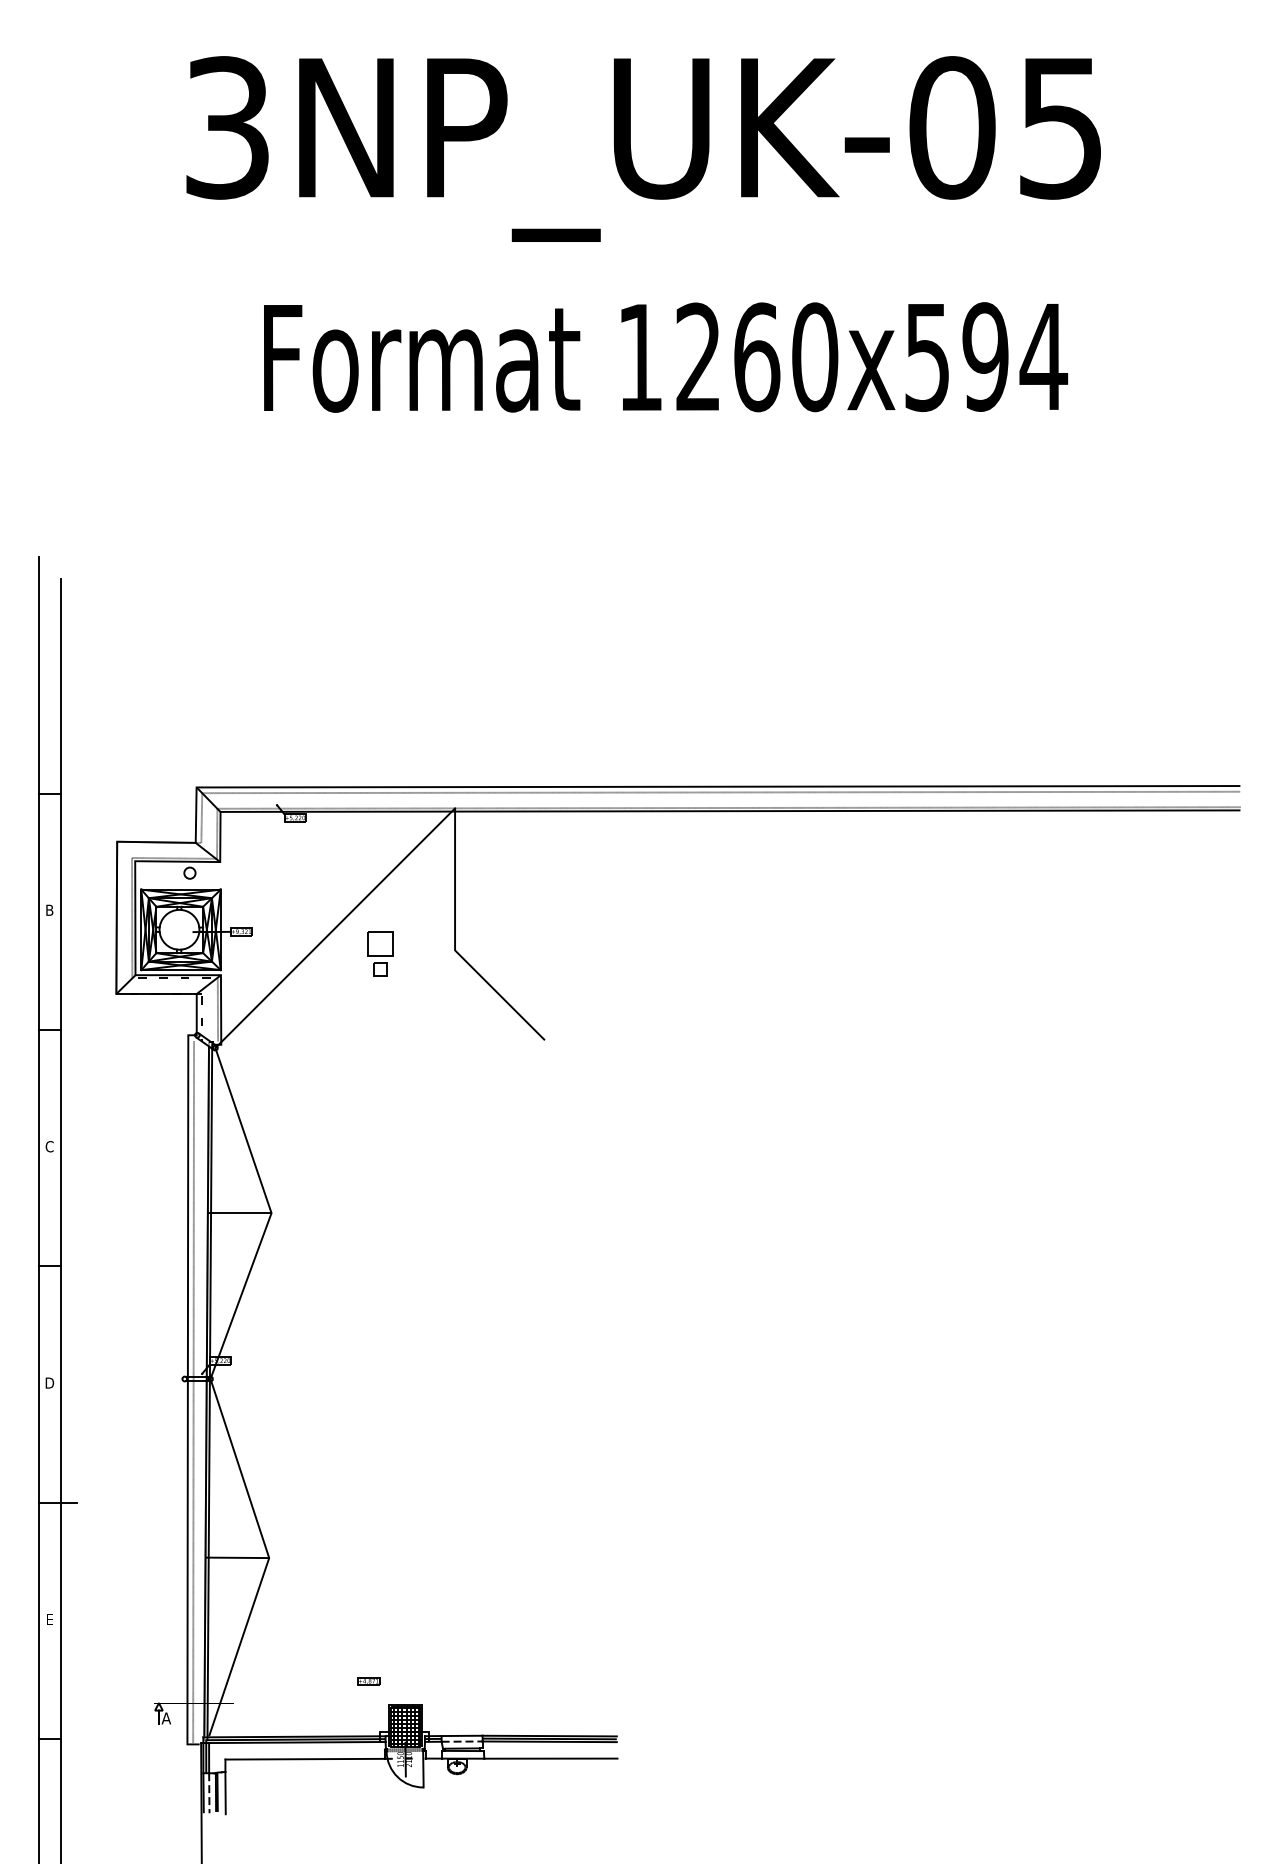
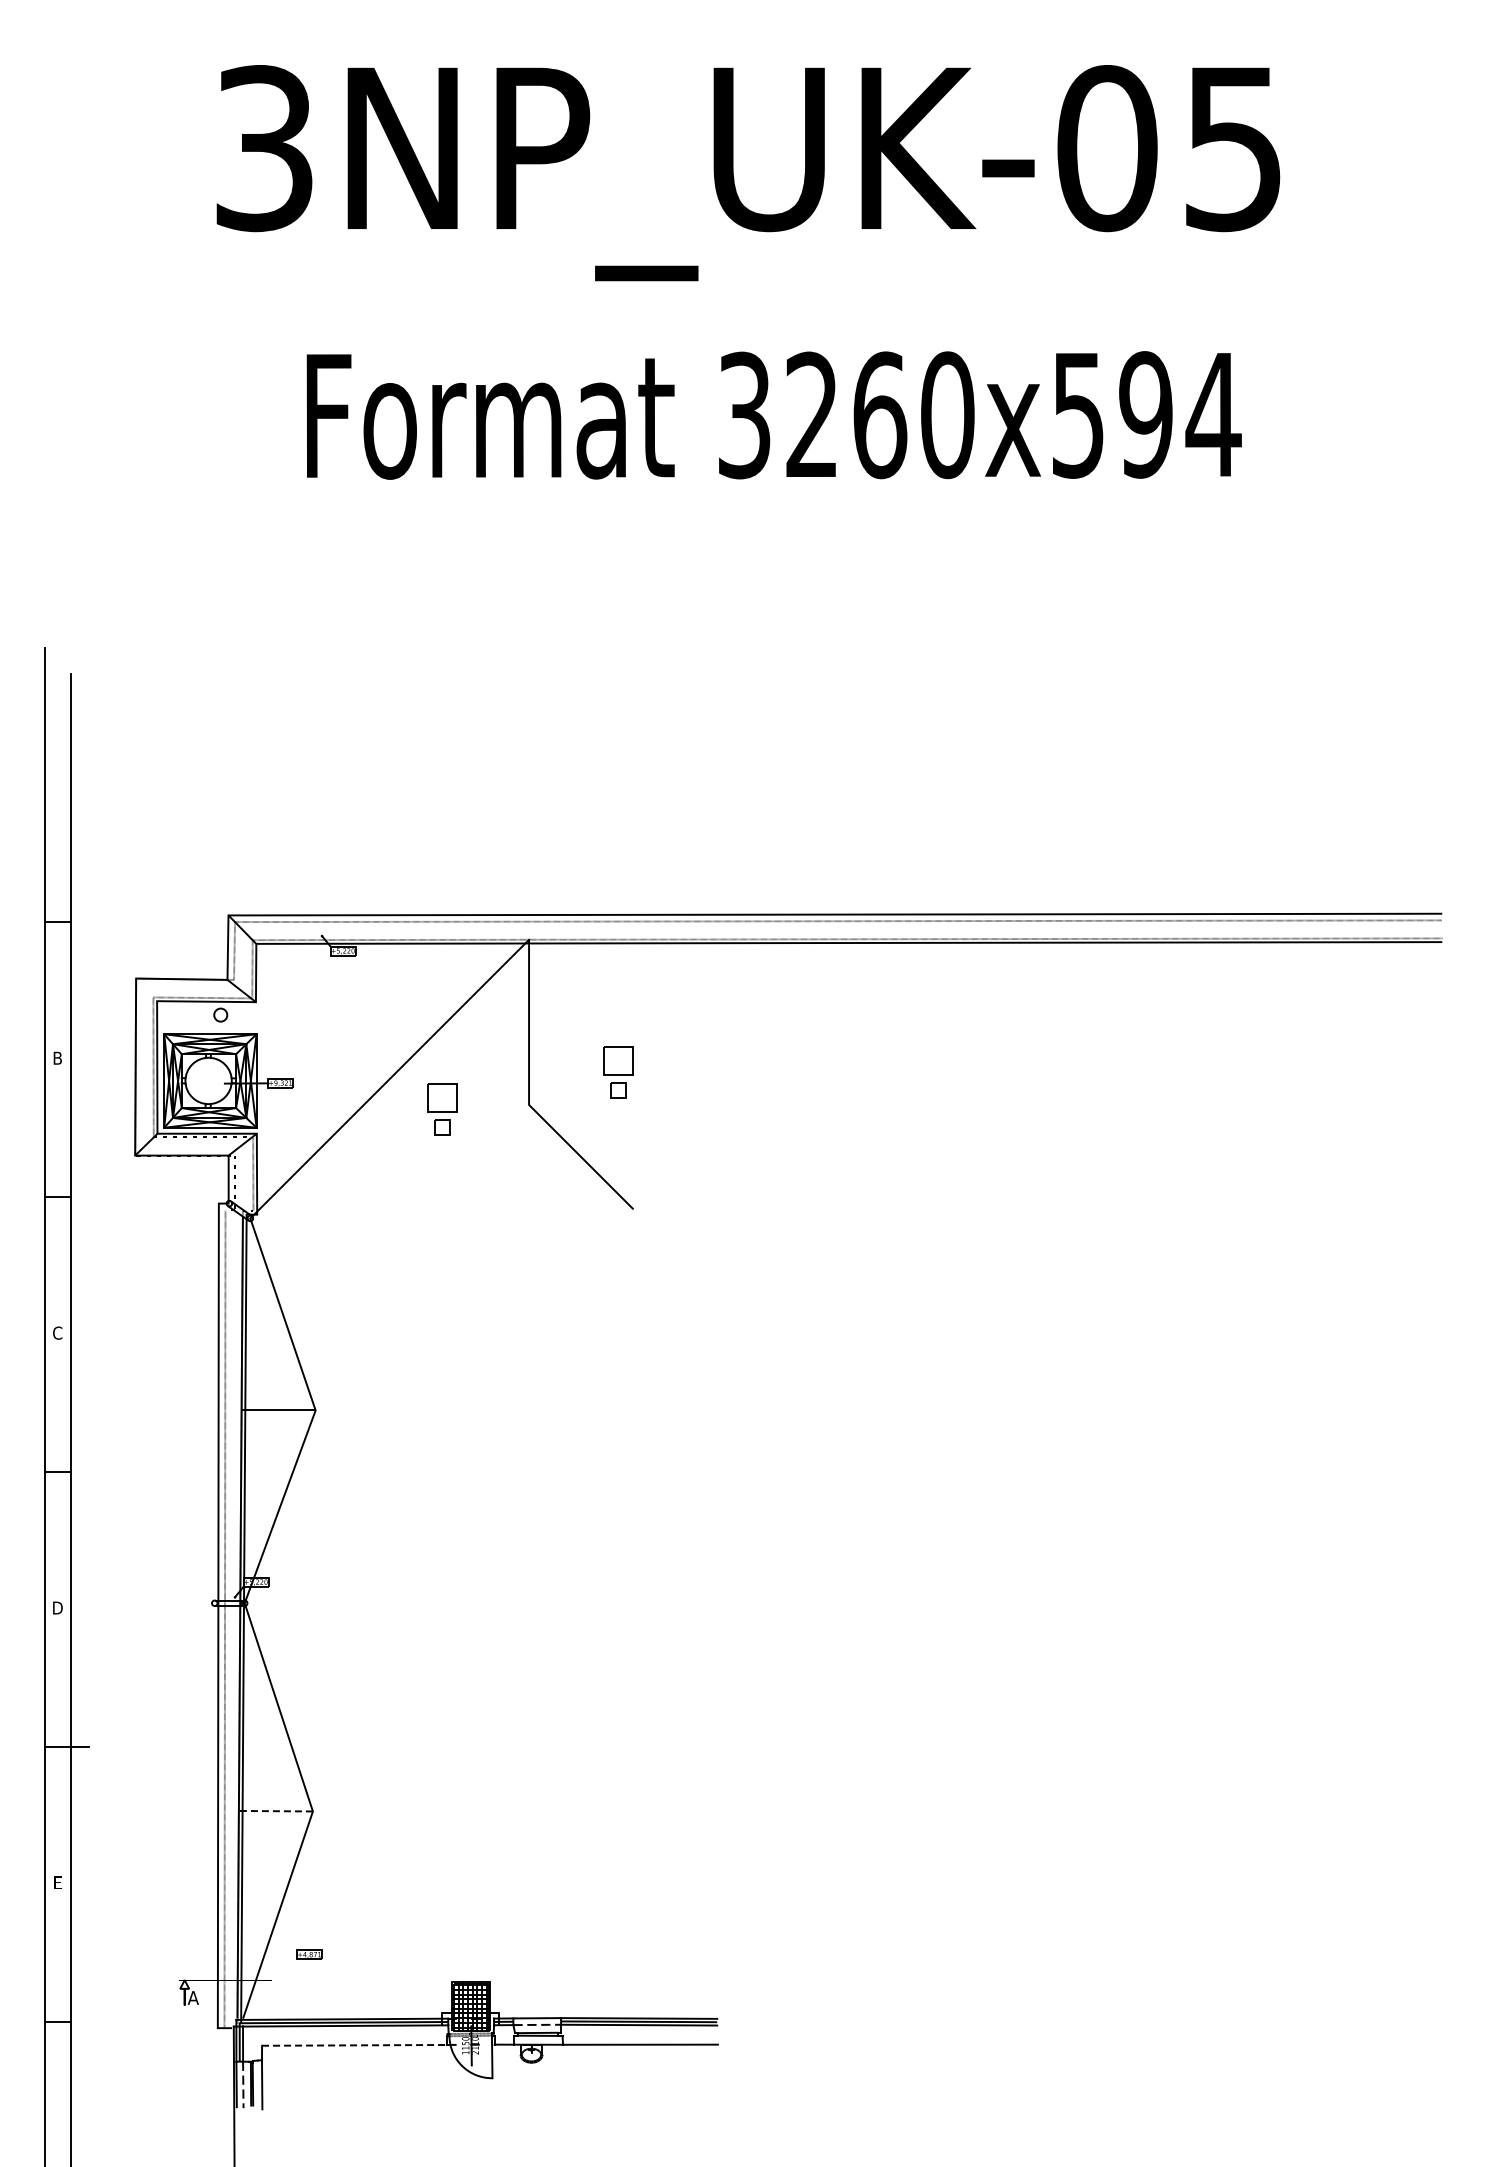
text: (640, 357) -> (744, 415), 1260x594 -> 3260x594
part: (532, 922) -> (618, 1072), added
line: (237, 1558) -> (275, 1811), solid -> dashed
part: (368, 1681) -> (309, 1954), moved
line: (304, 1759) -> (354, 2045), solid -> dashed

